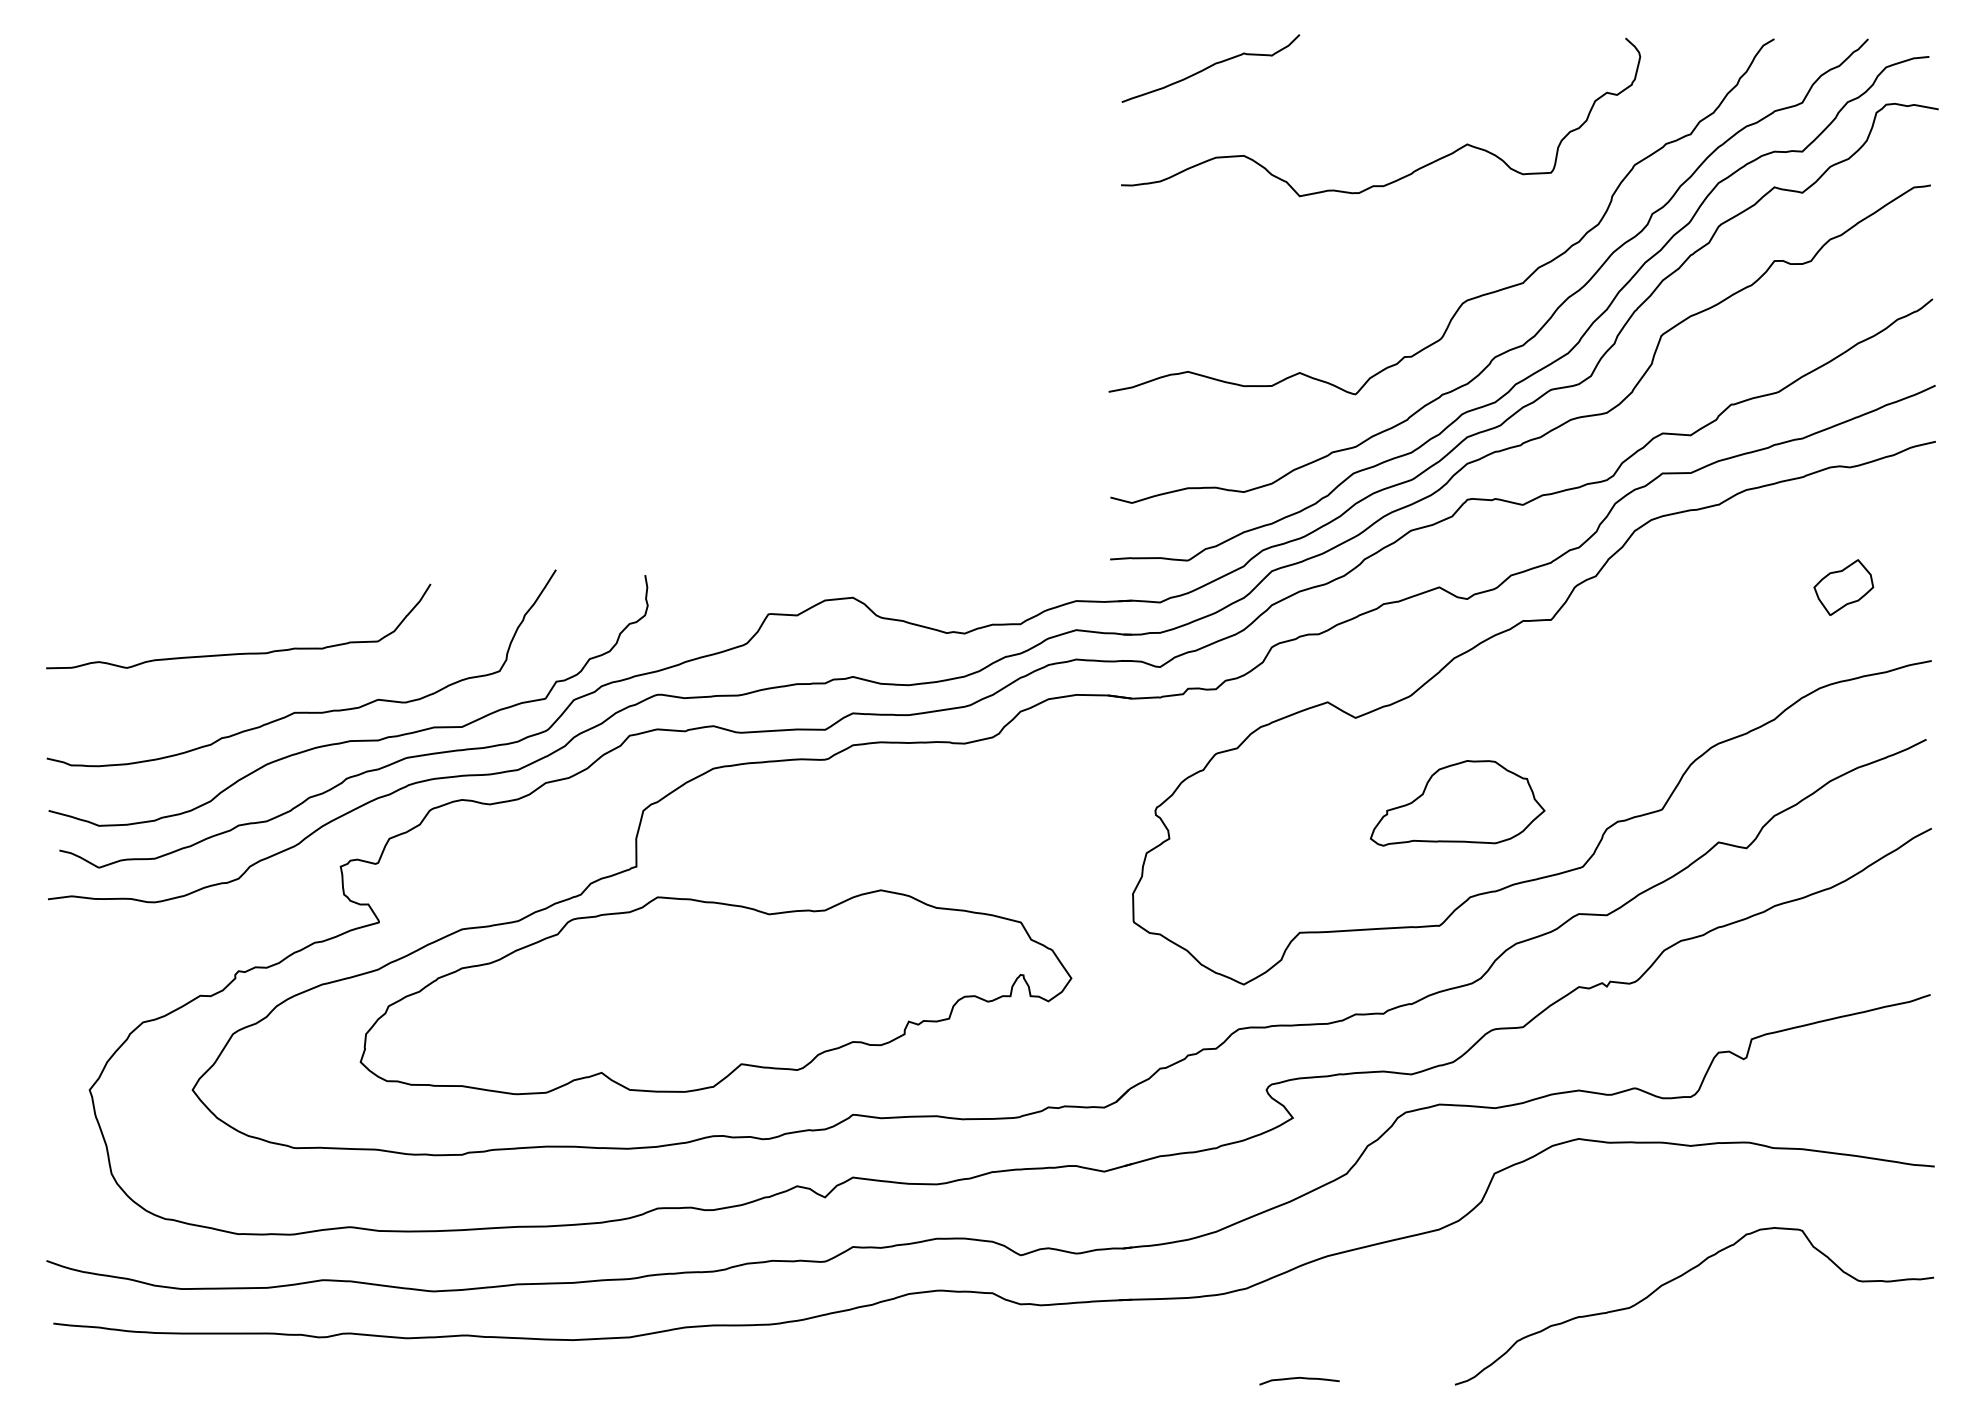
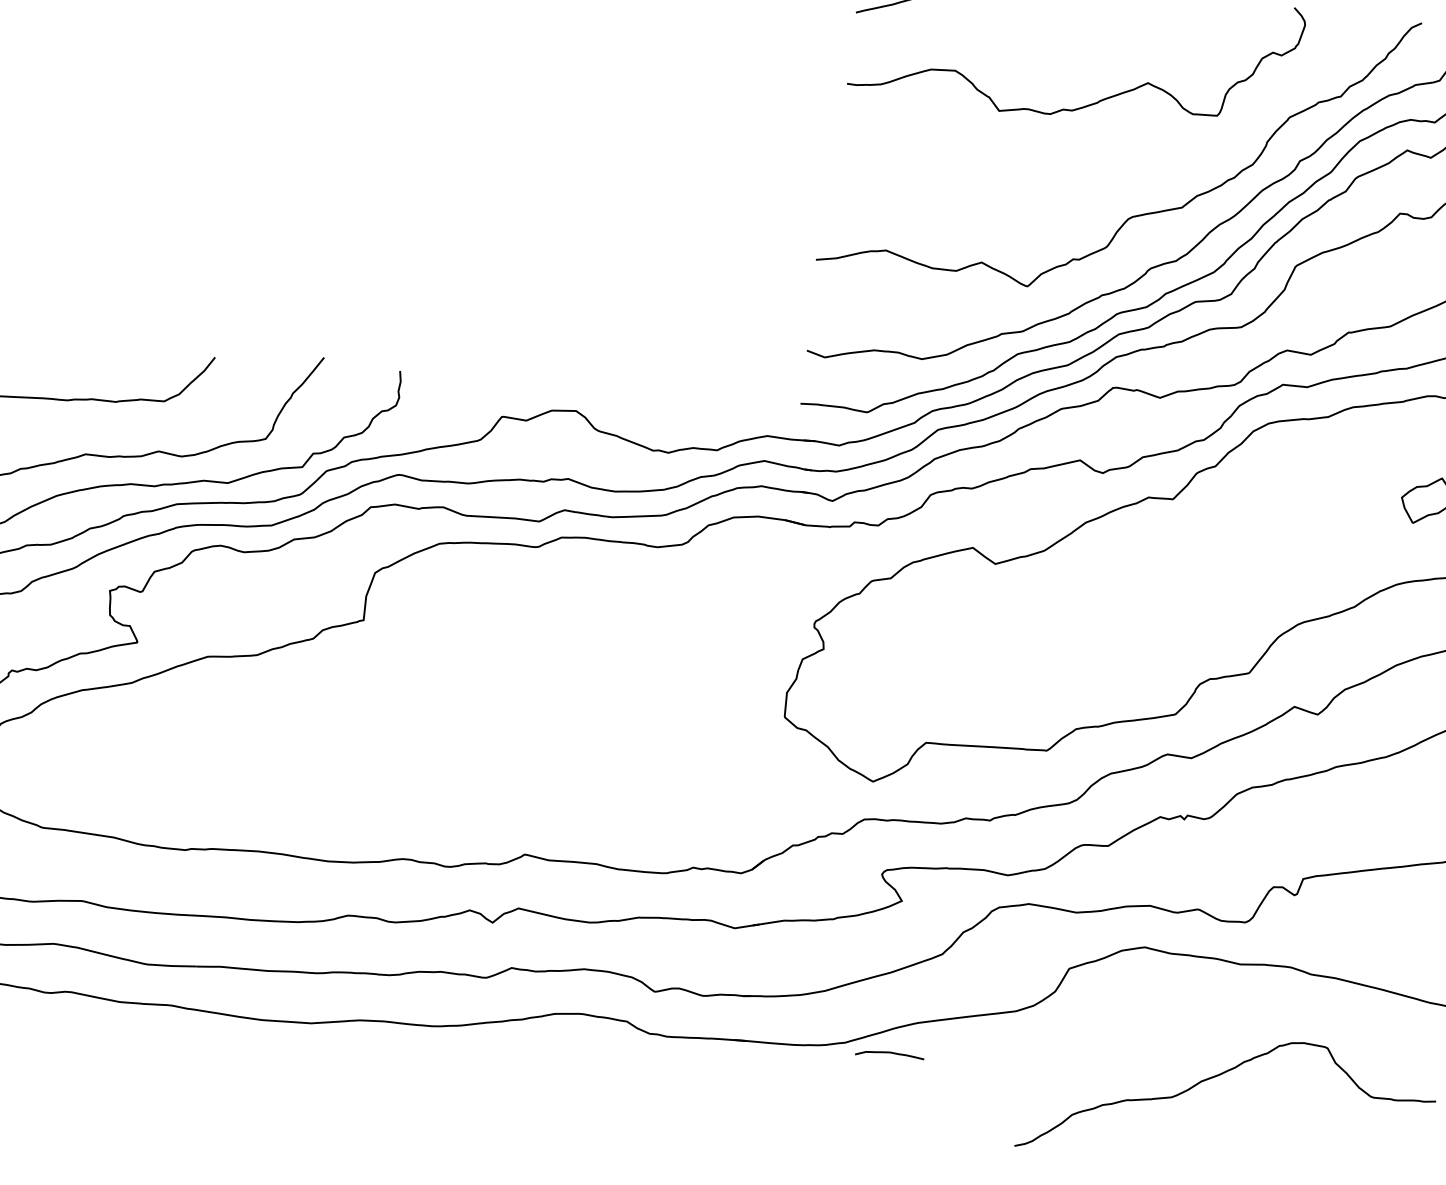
part: (1457, 803) -> (1074, 647), removed
part: (715, 992) -> (418, 736), removed
curve: (1299, 1378) -> (890, 1053), moved

